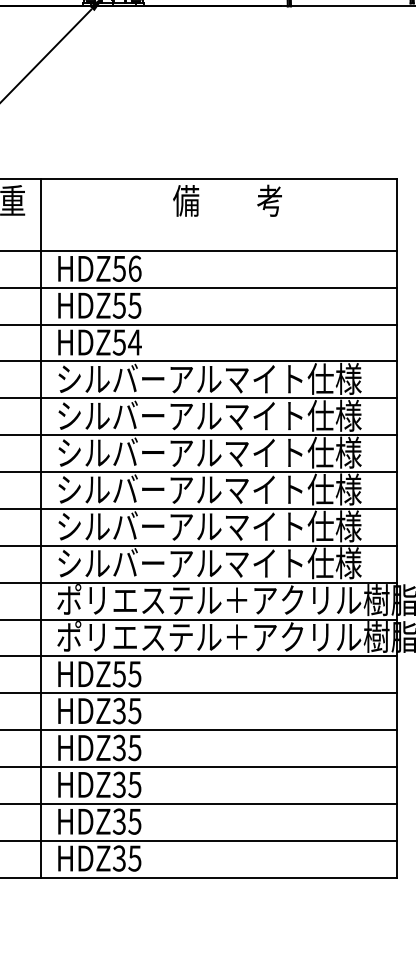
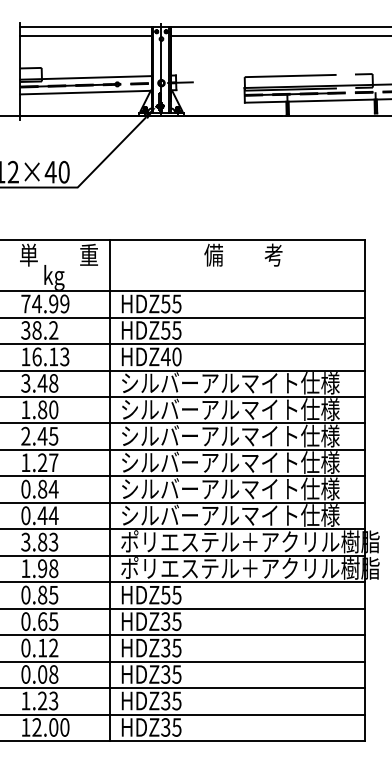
text: (134, 268) -> (176, 303), HDZ56 -> HDZ55
text: (125, 341) -> (170, 356), HDZ54 -> HDZ40

